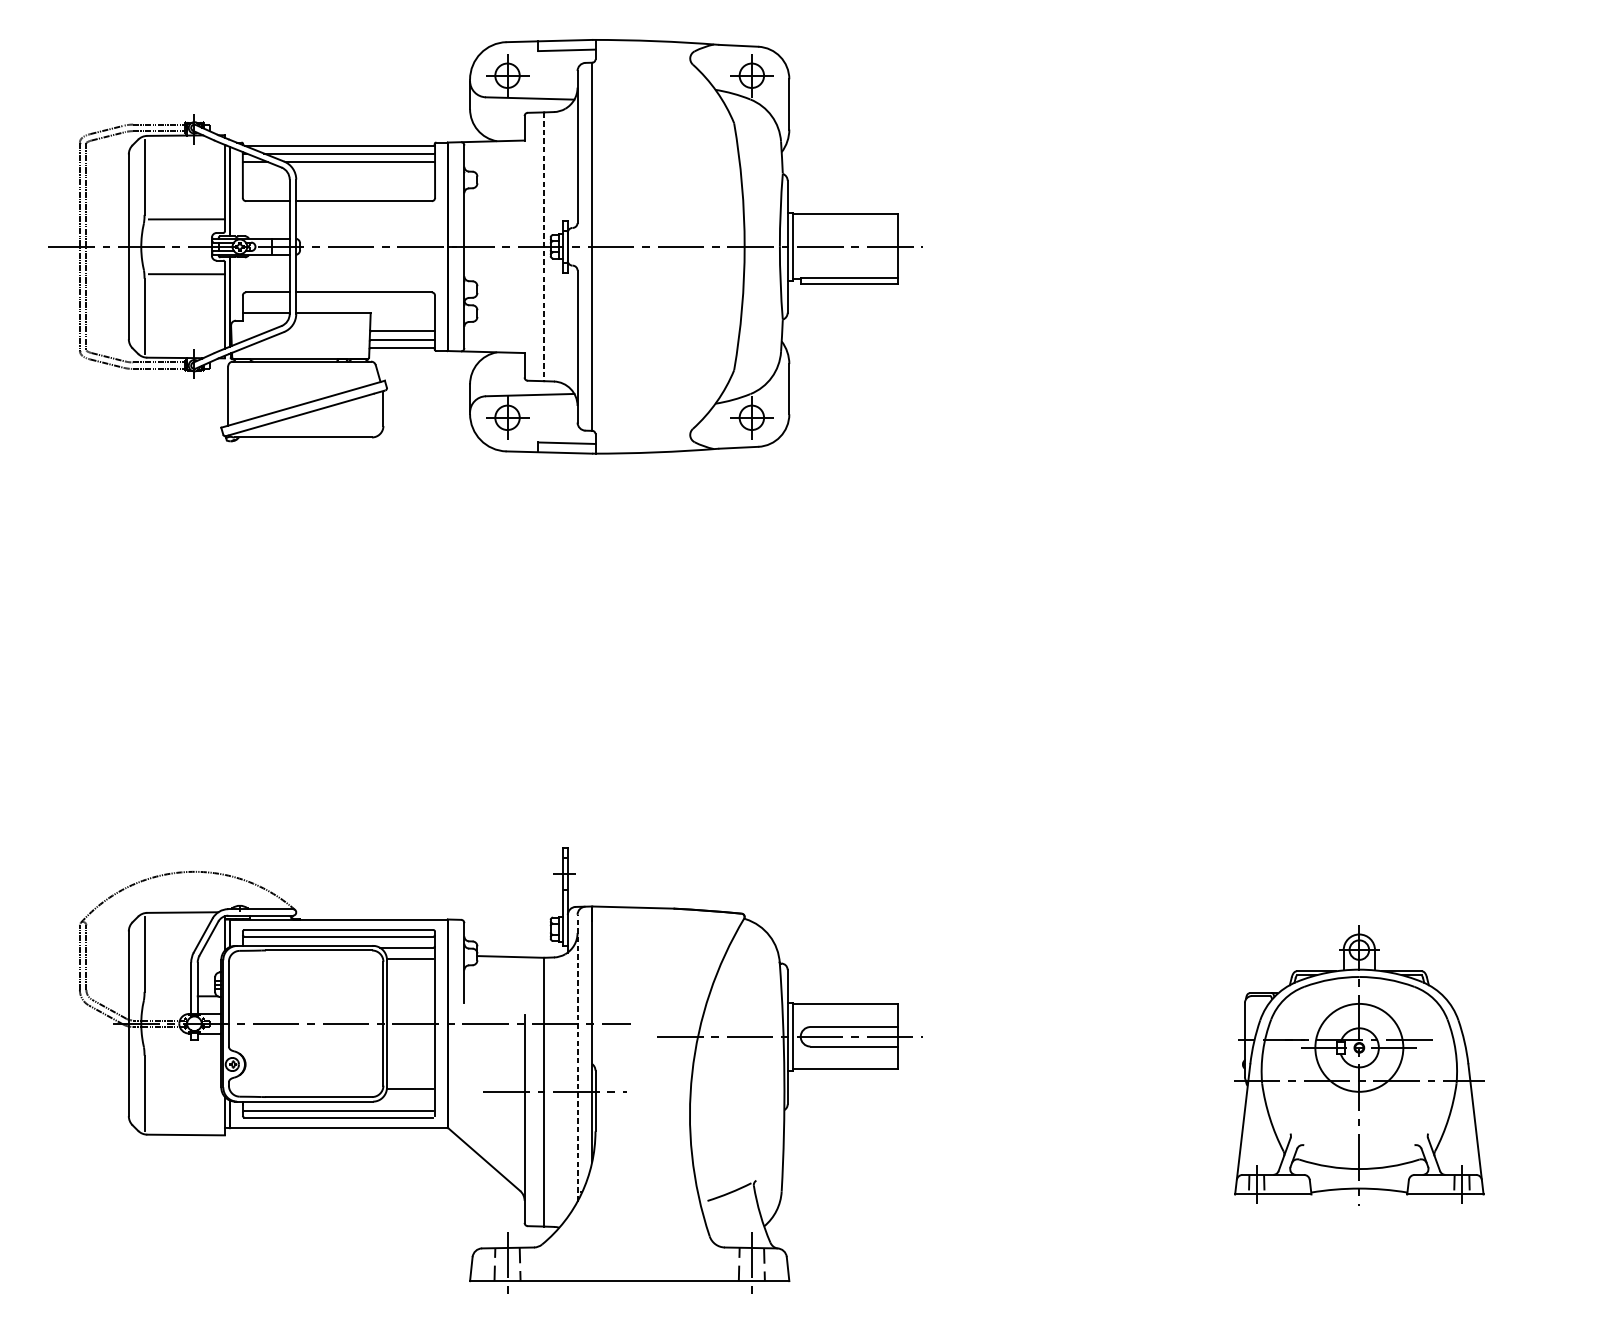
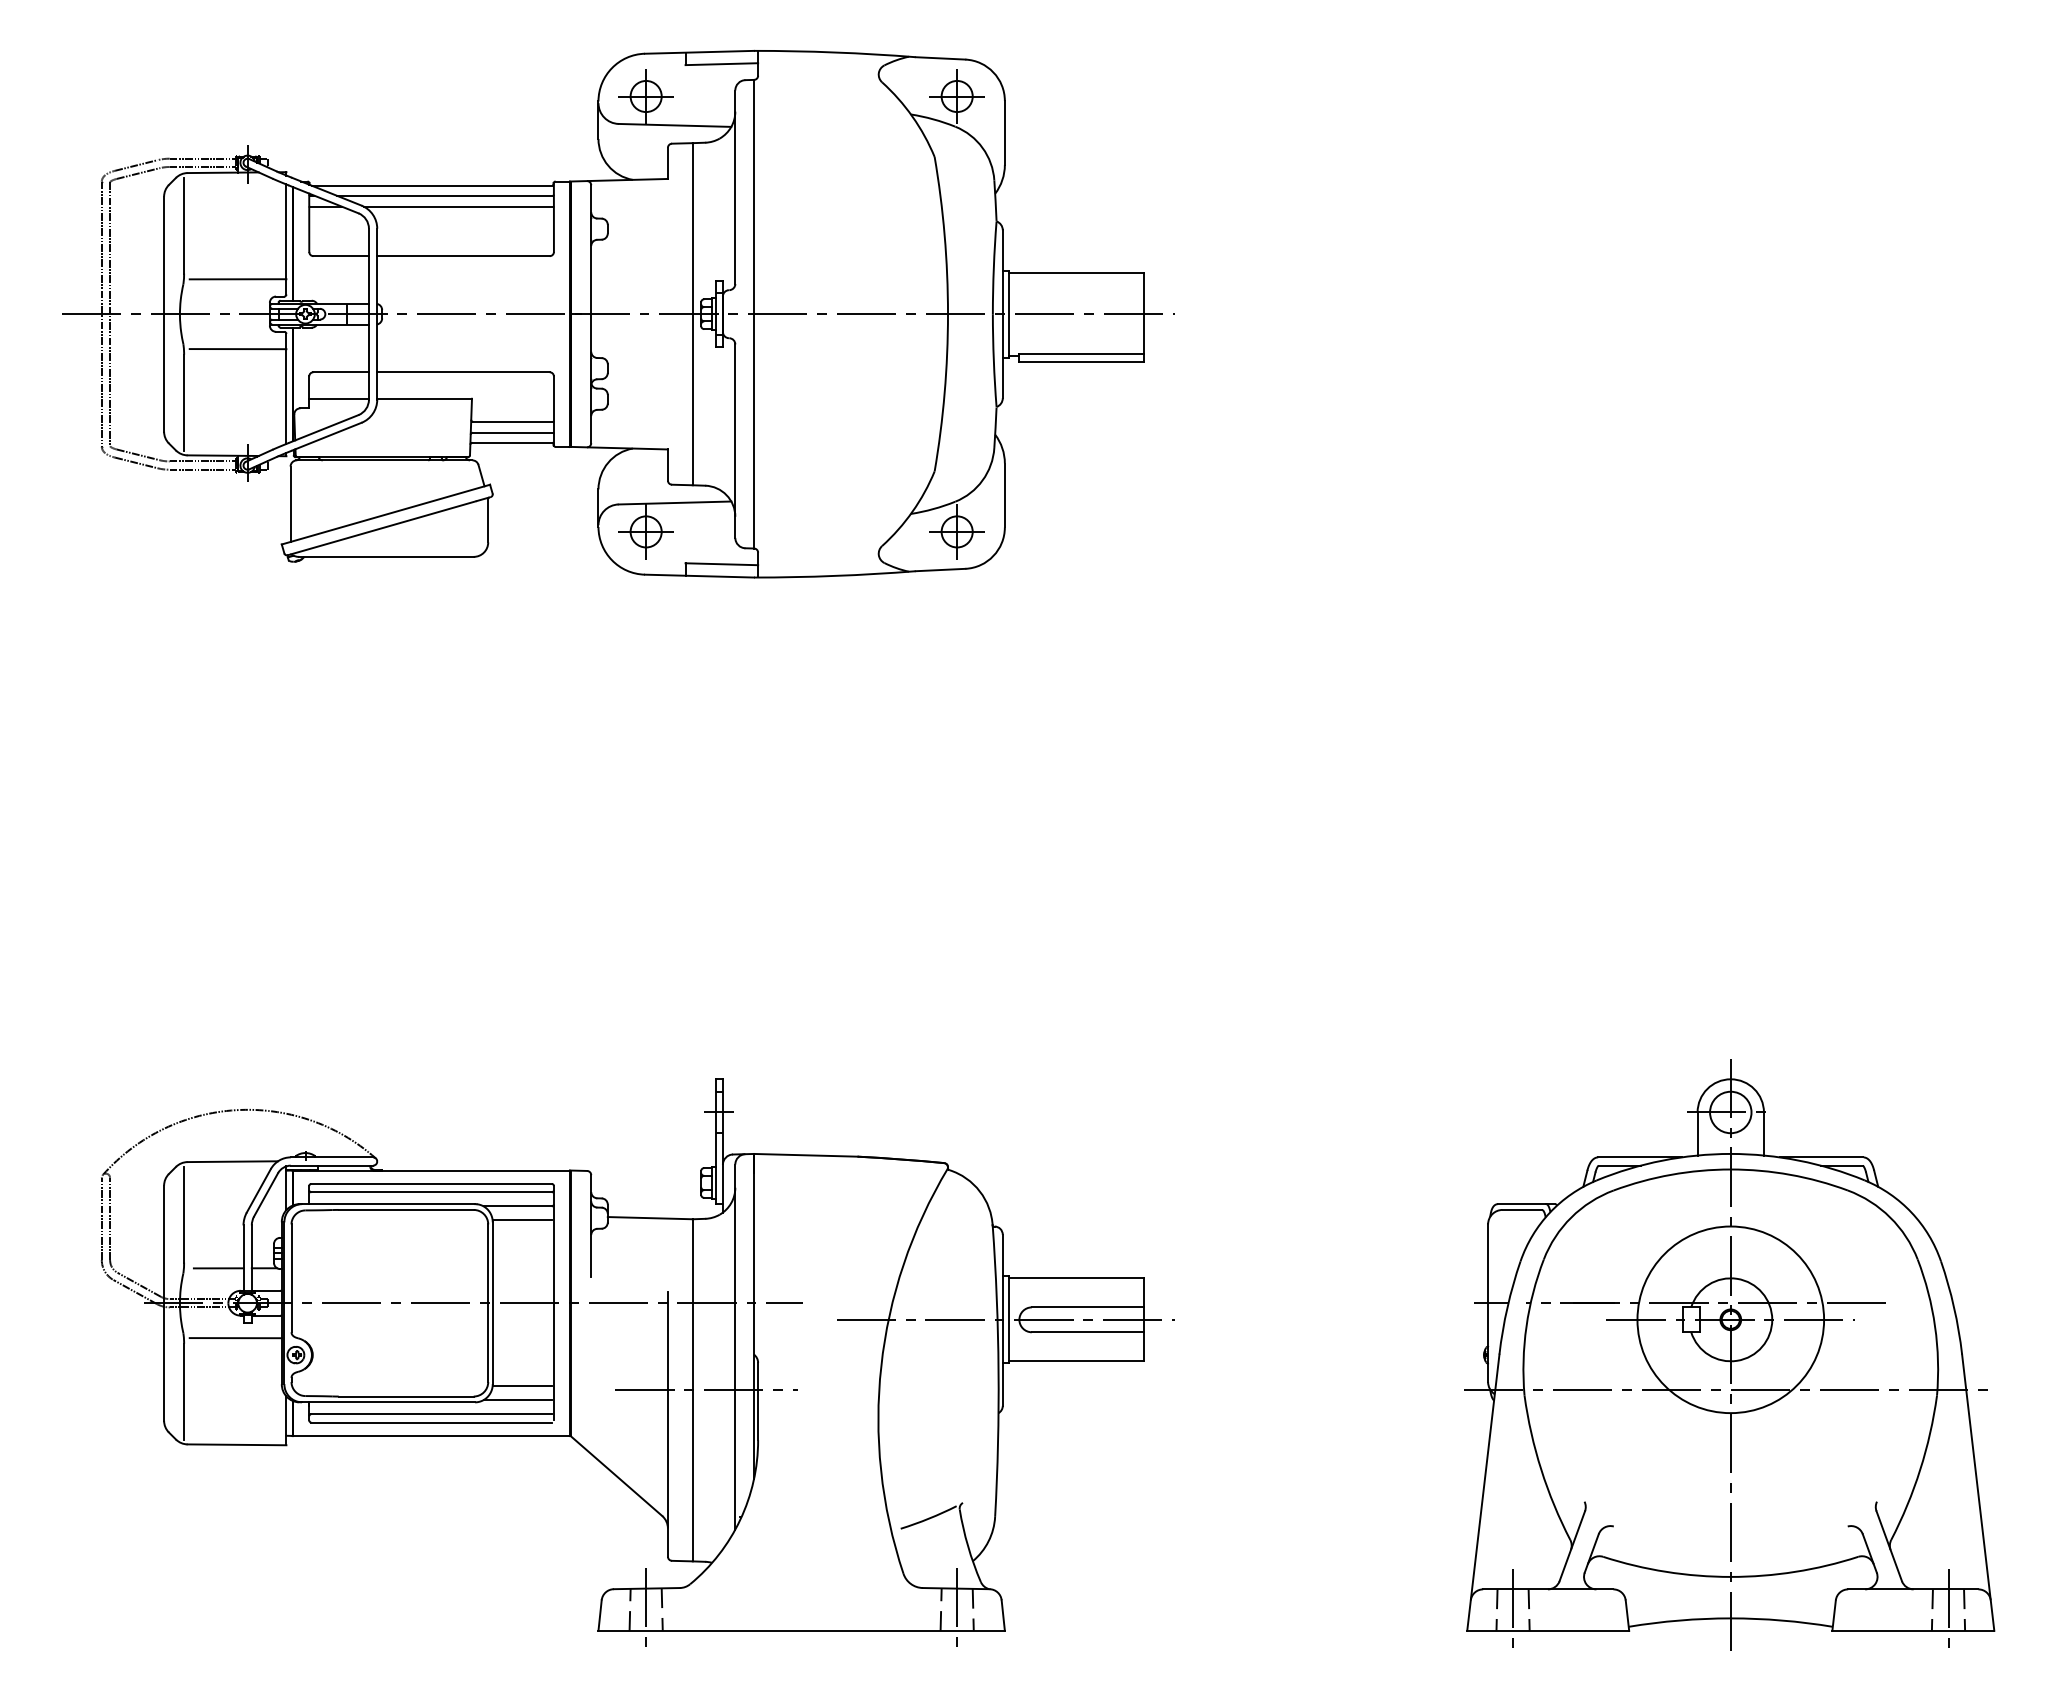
line: (543, 247) -> (692, 314), dashed -> solid
line: (171, 996) -> (218, 1268), added
line: (184, 1051) -> (235, 1338), added
line: (577, 1058) -> (735, 1347), dashed -> solid
part: (1358, 1064) -> (1729, 1354), size x1.67
line: (406, 1100) -> (517, 1400), added

